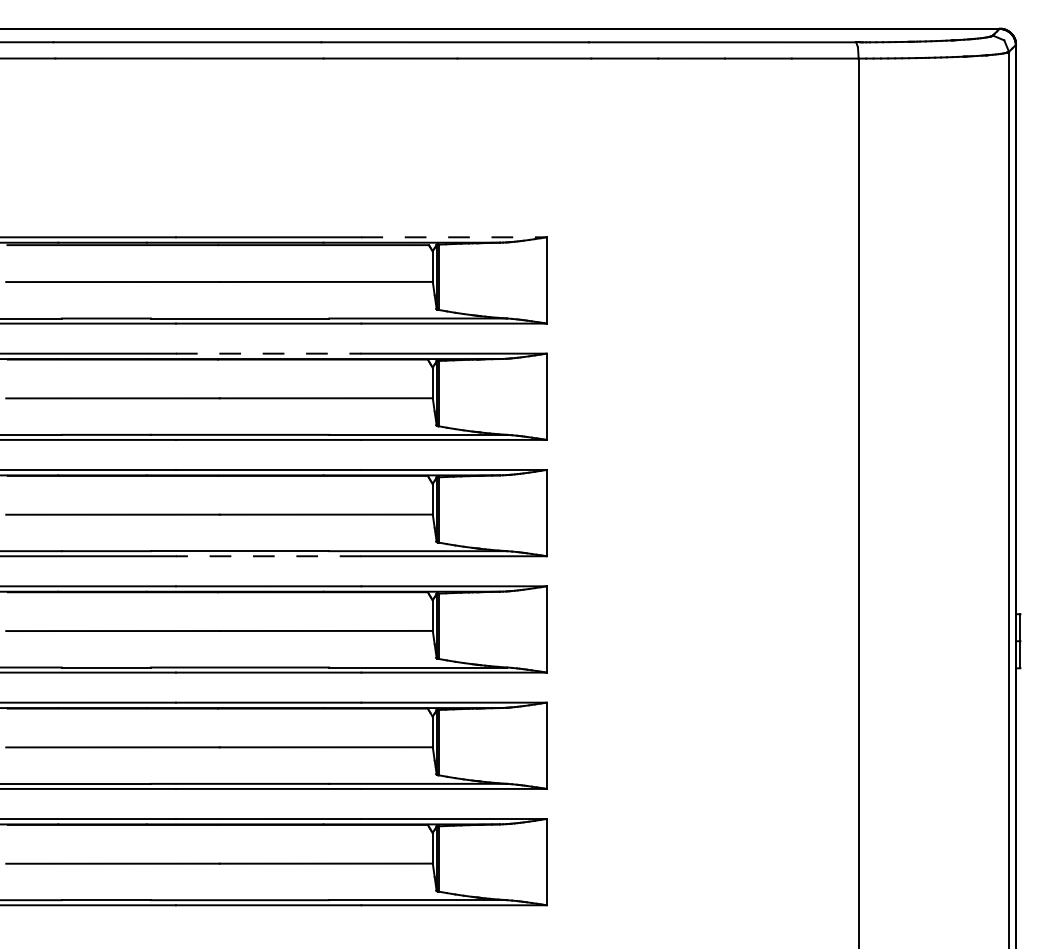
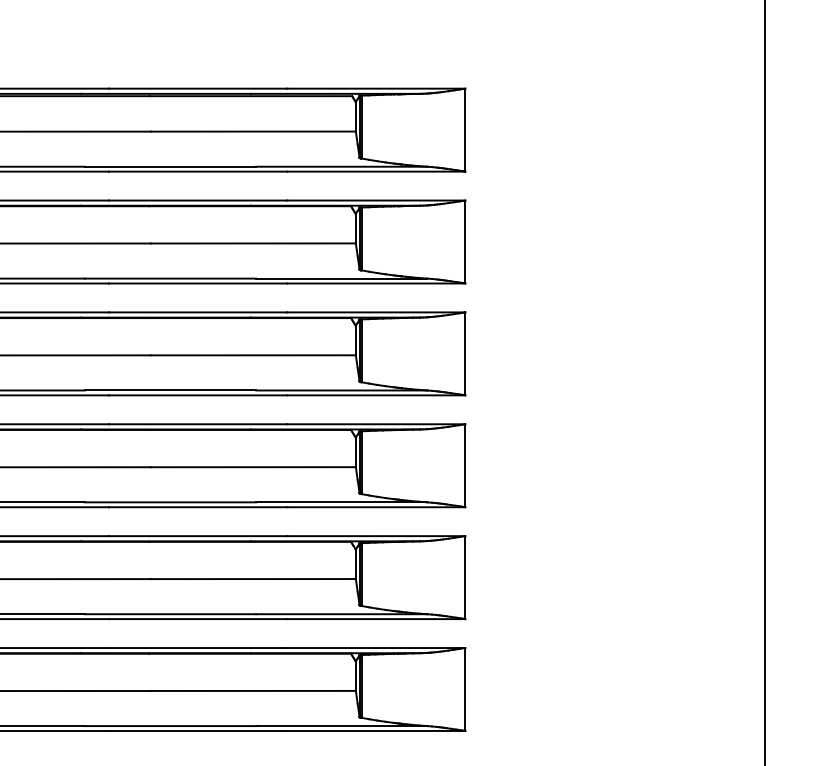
line: (454, 237) -> (376, 88), dashed -> solid
line: (268, 353) -> (197, 200), dashed -> solid
line: (268, 556) -> (197, 395), dashed -> solid

